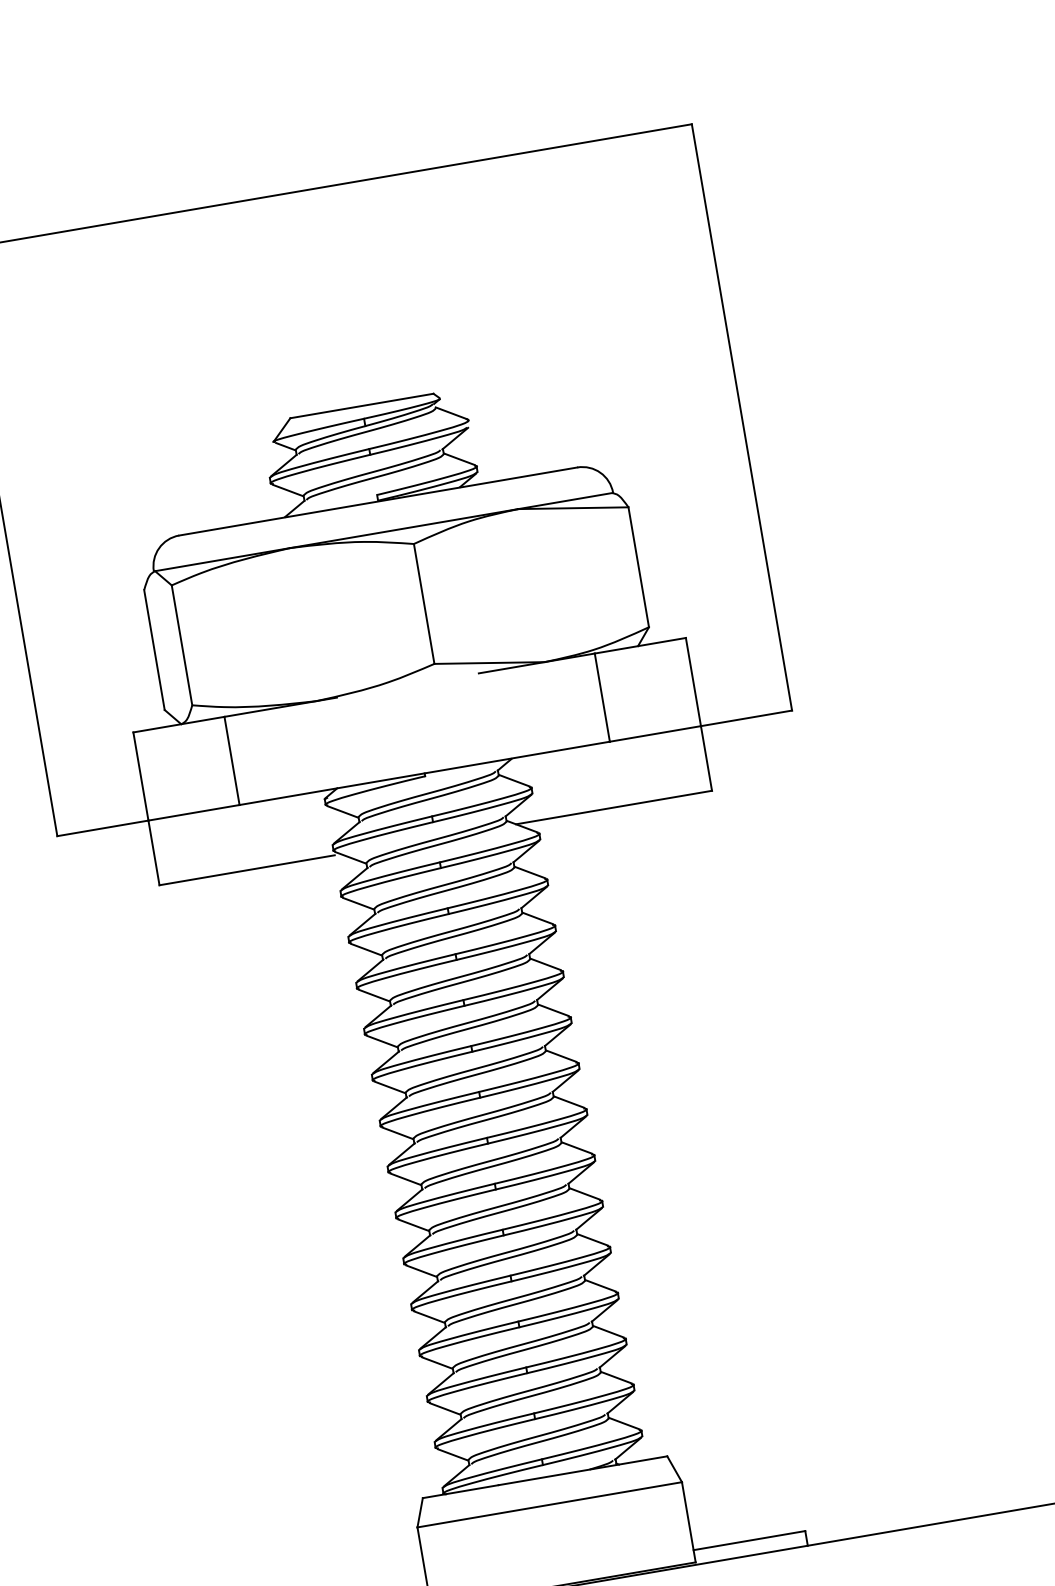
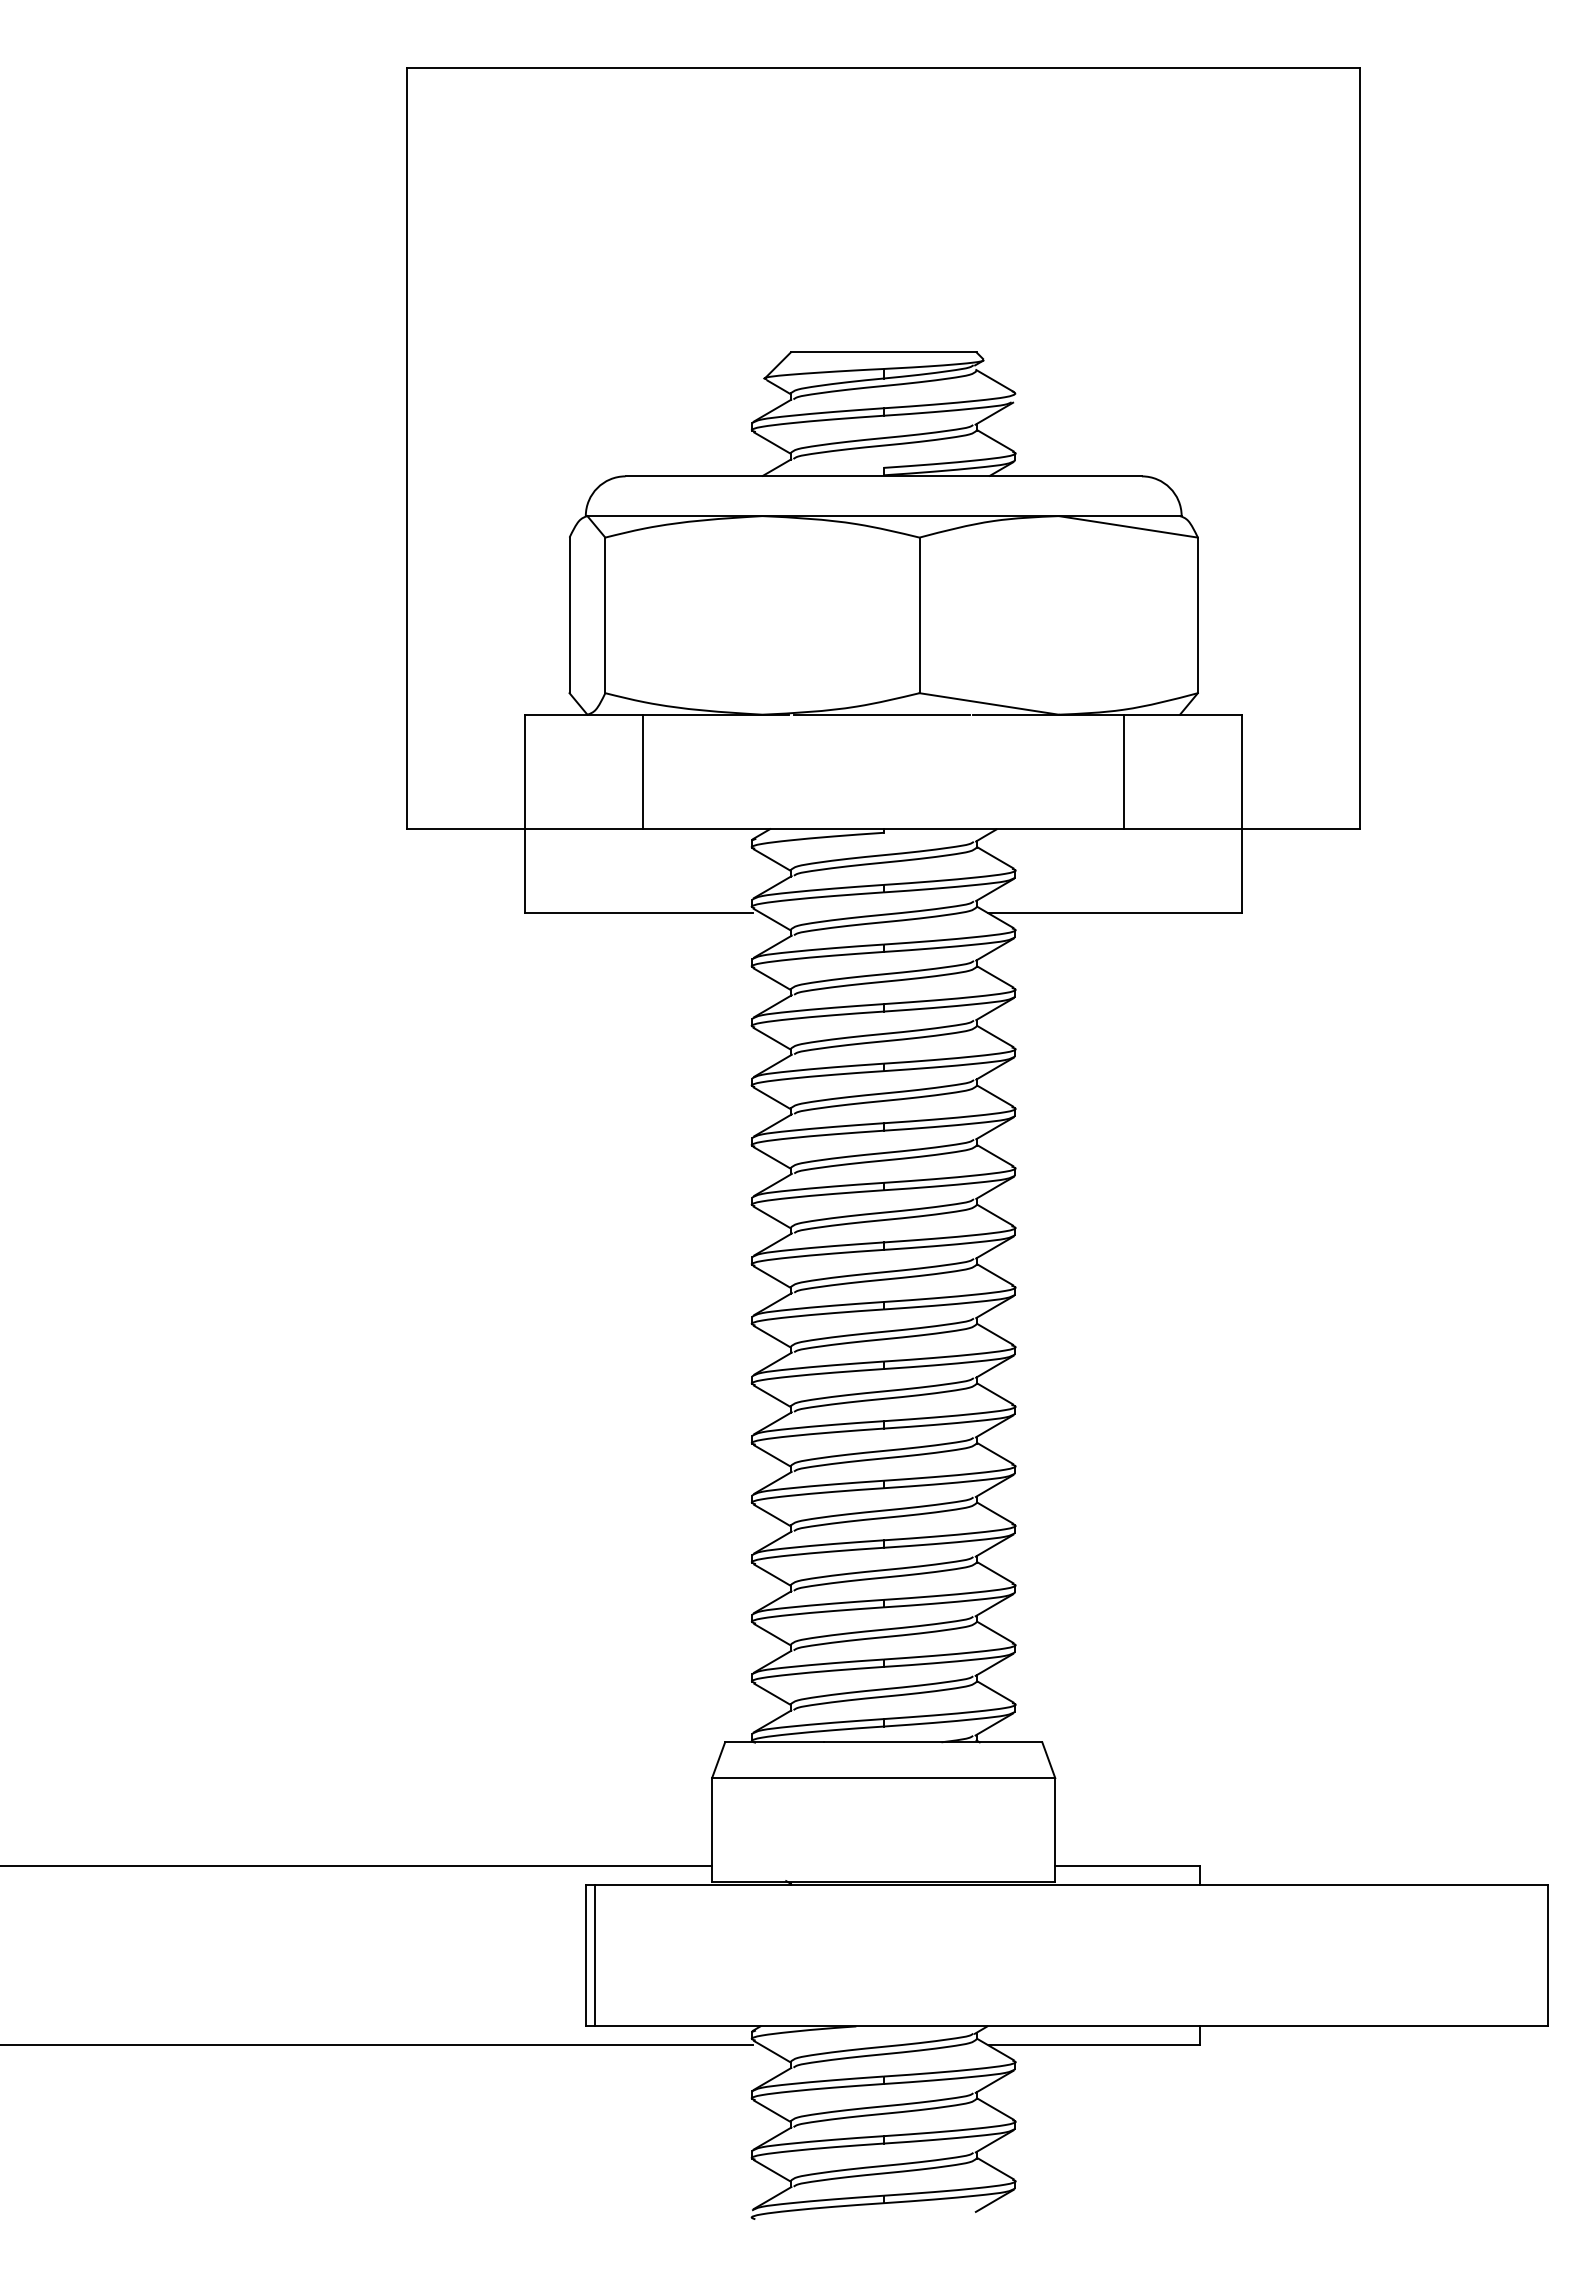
line: (408, 685) -> (882, 714), added

